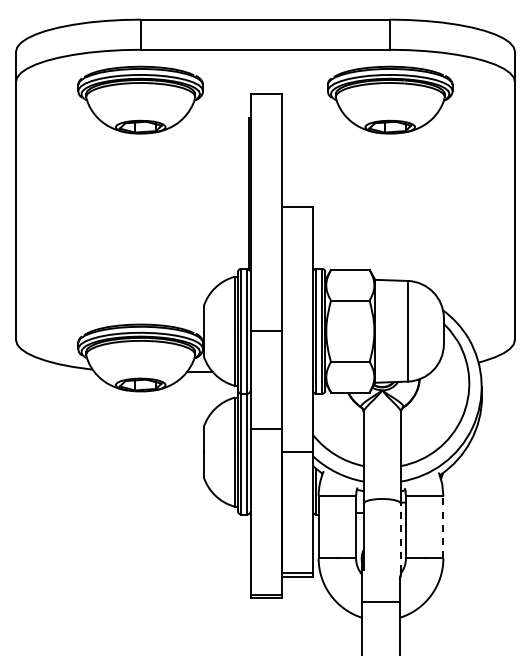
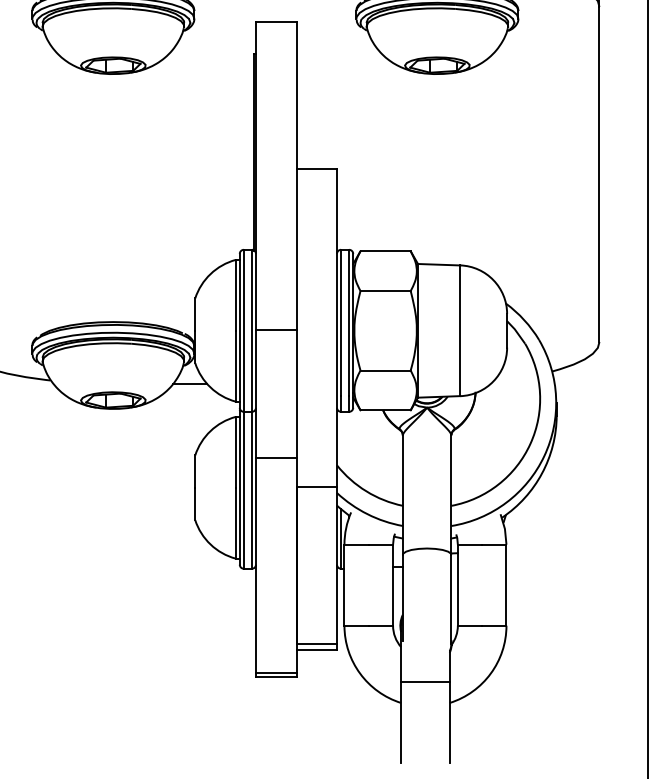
line: (443, 526) -> (506, 584), dashed -> solid
line: (400, 537) -> (450, 598), dashed -> solid

